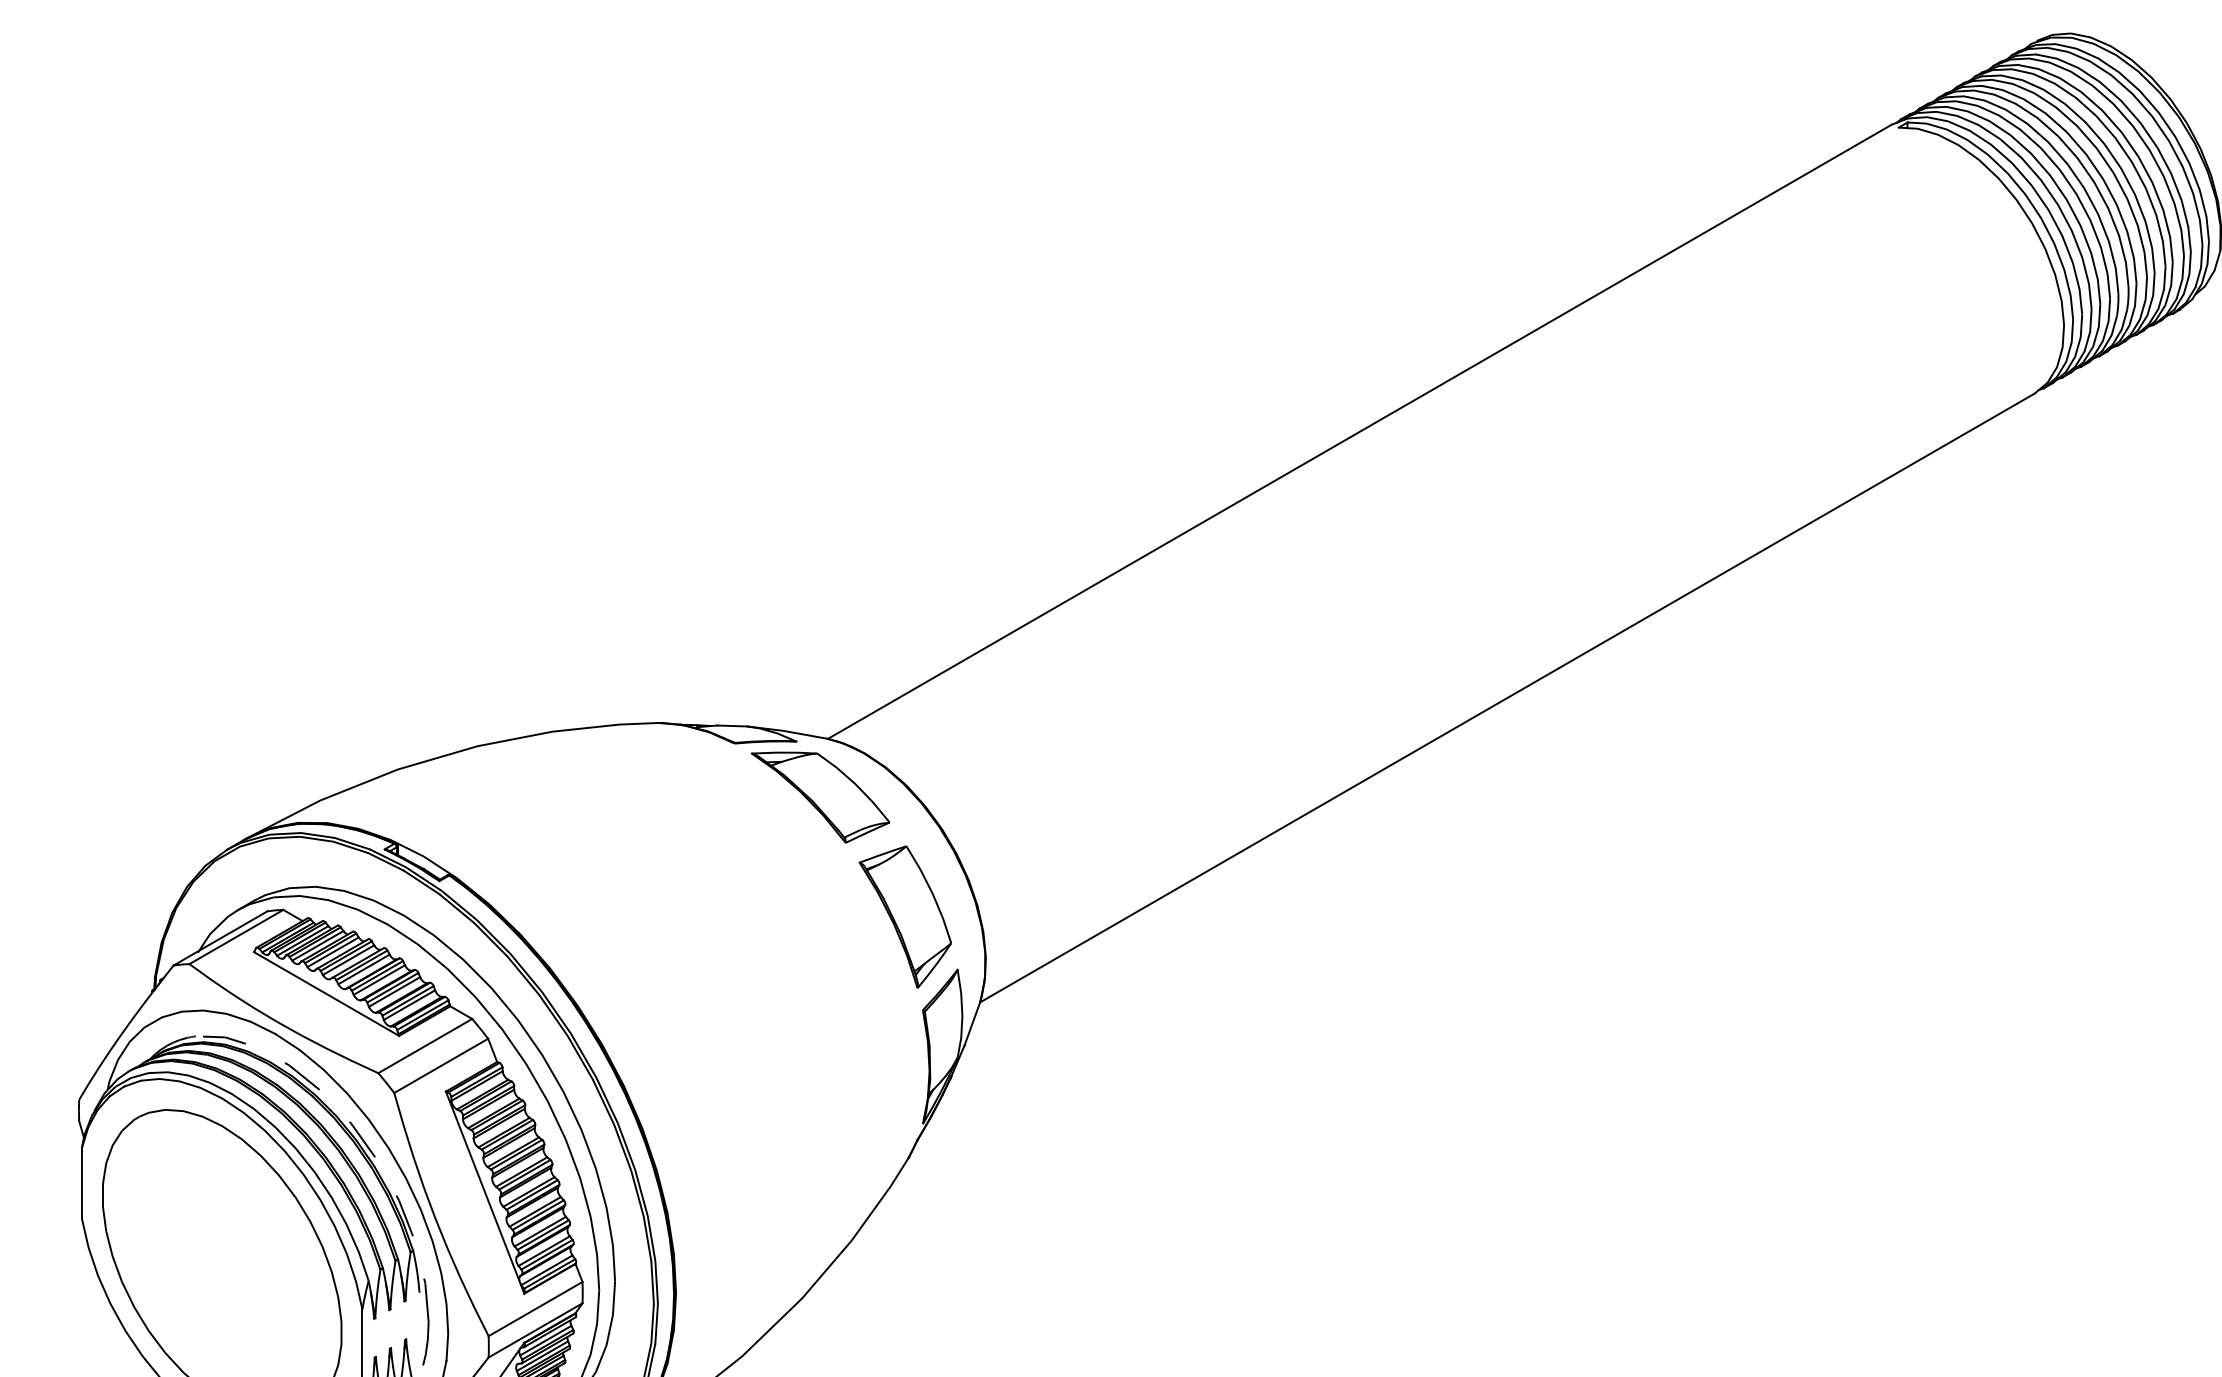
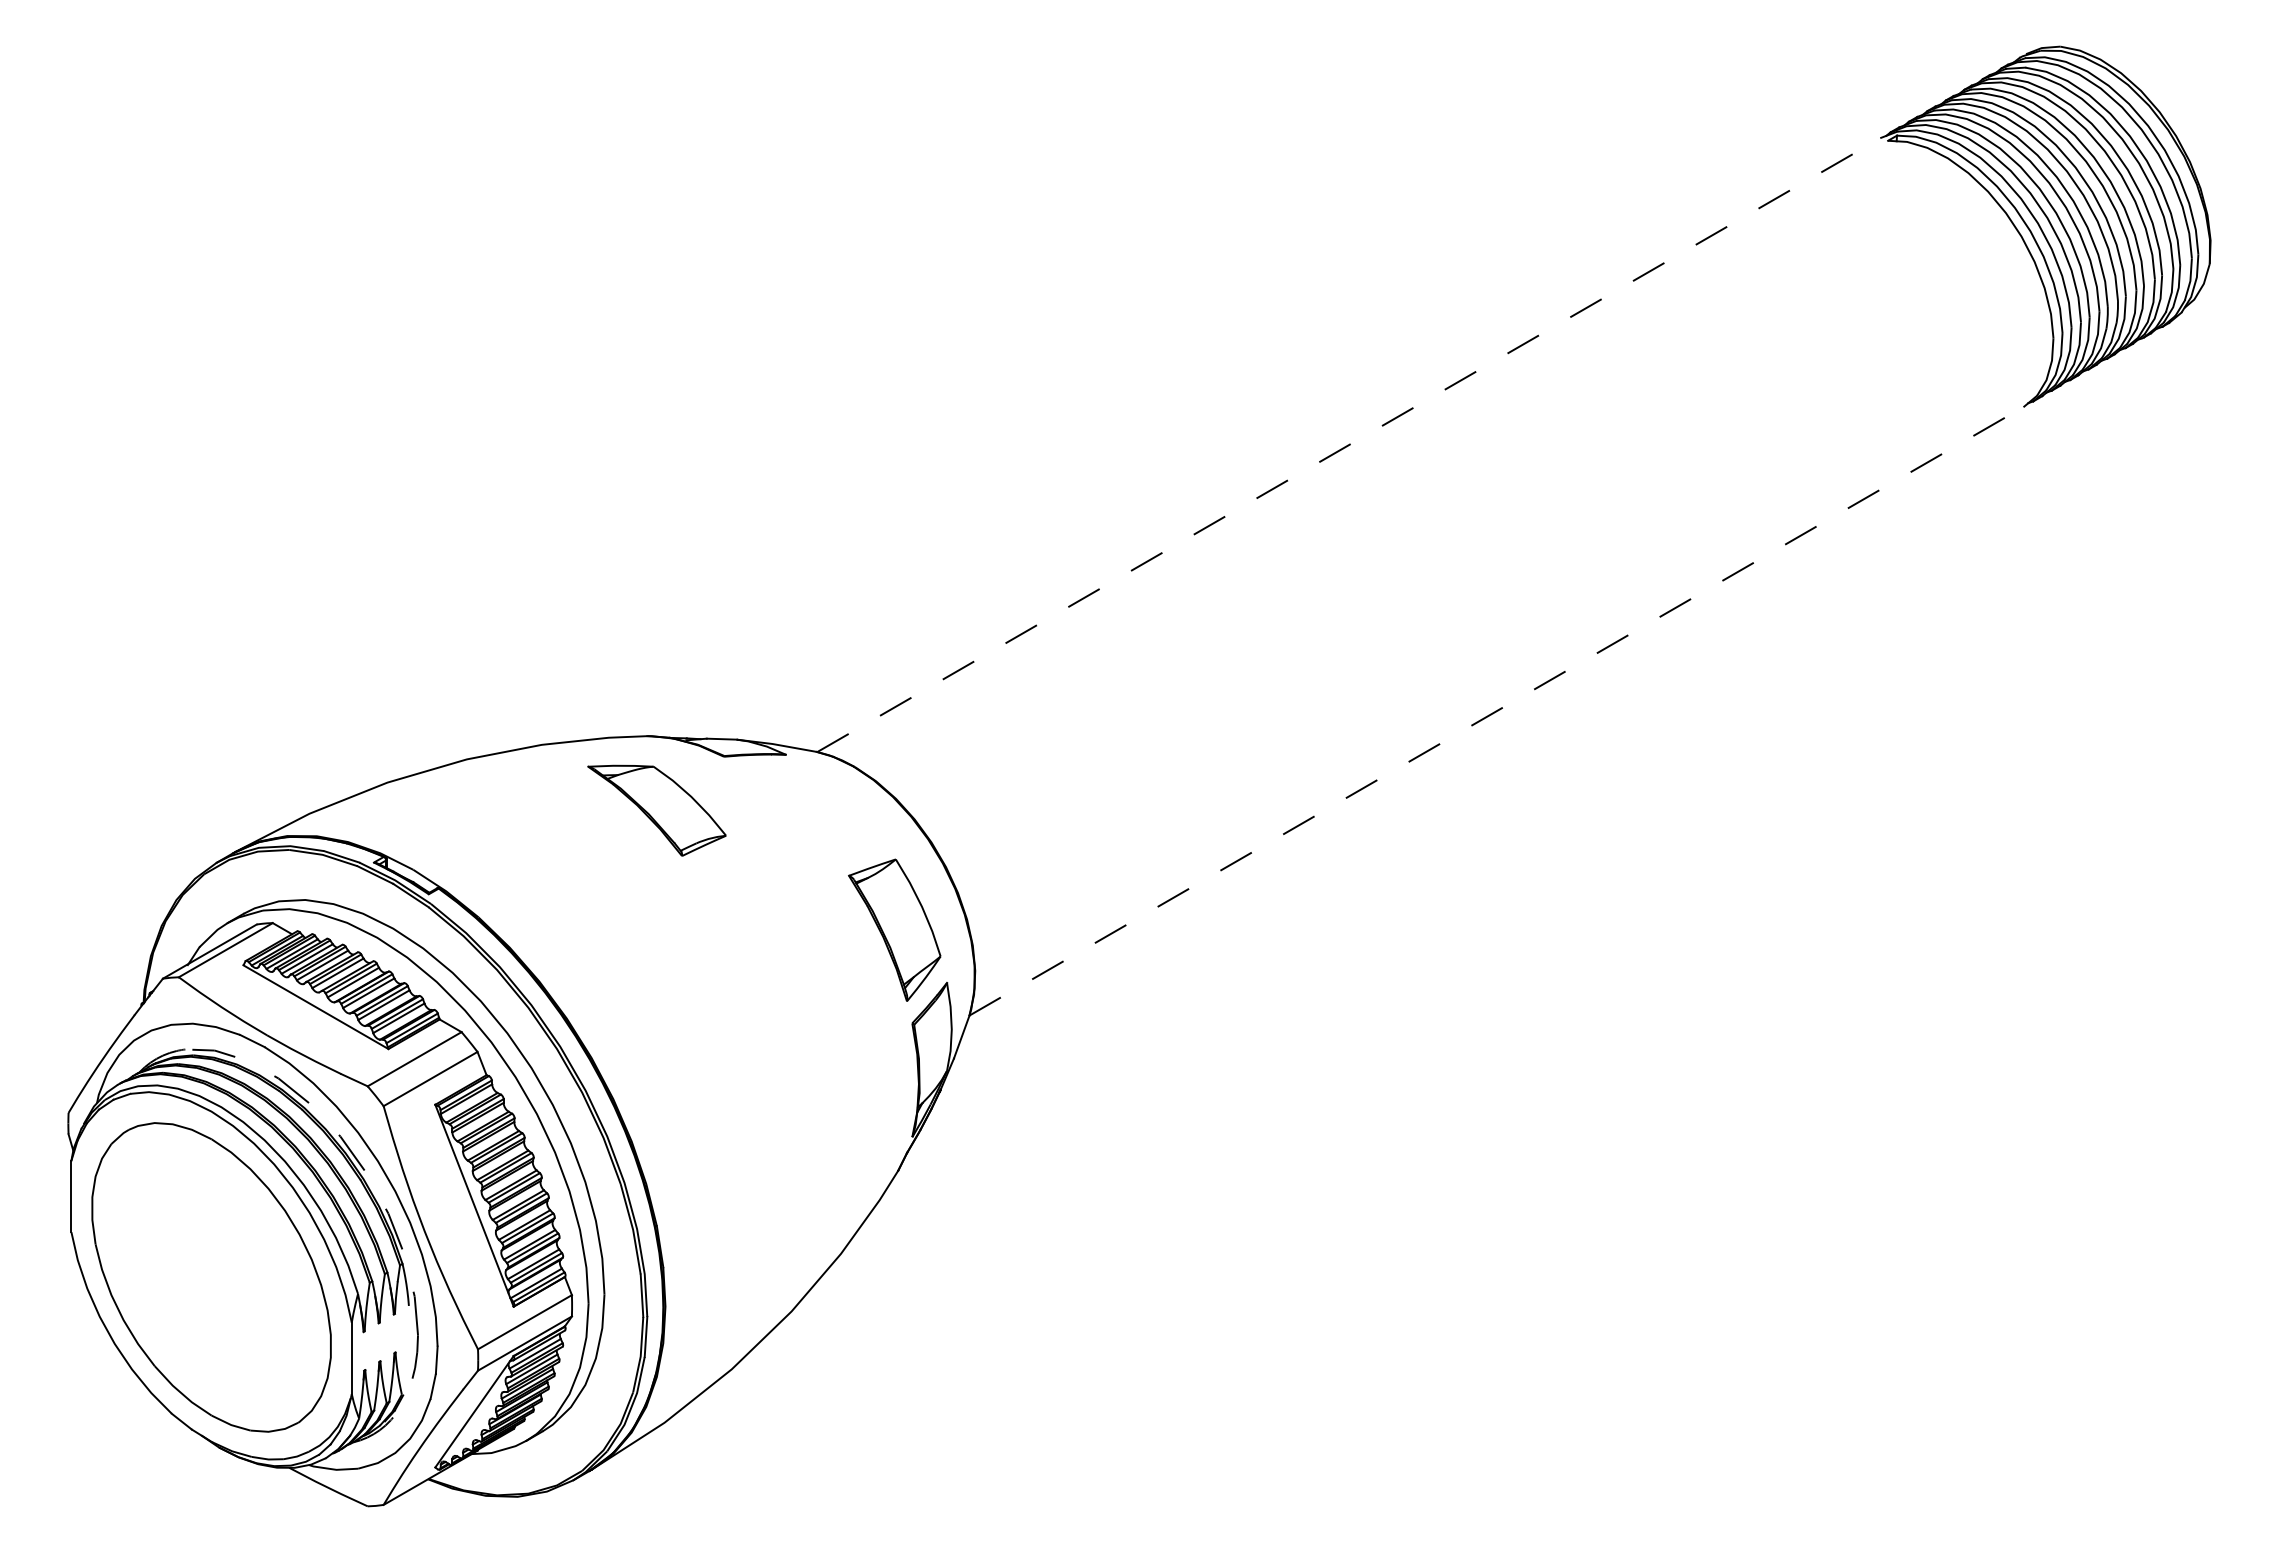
line: (1360, 431) -> (1349, 444), solid -> dashed
line: (1507, 698) -> (1496, 711), solid -> dashed
part: (820, 797) -> (656, 810), moved

